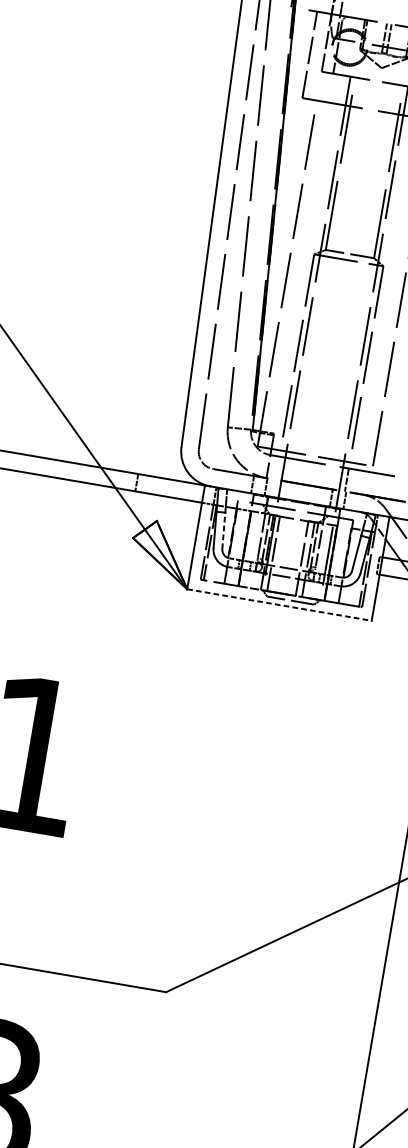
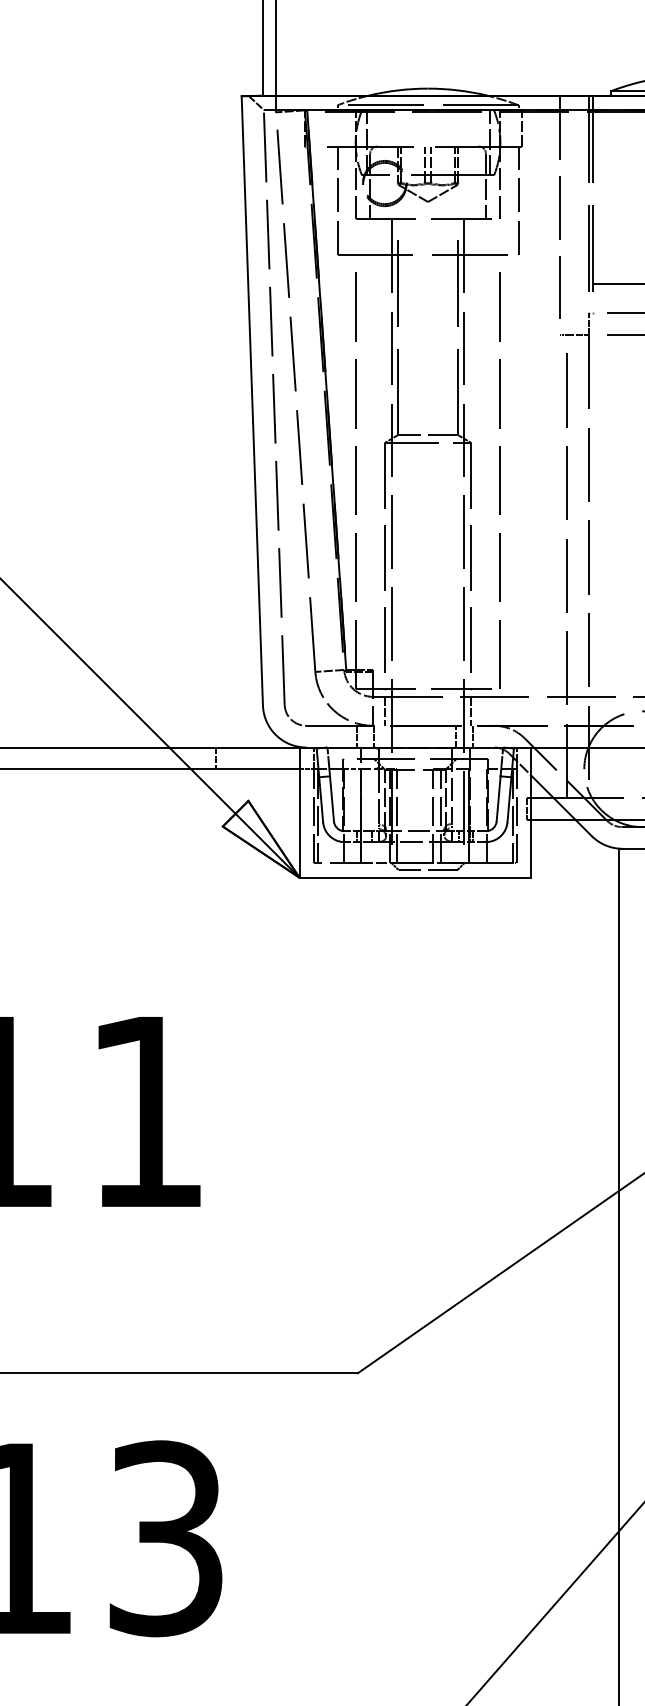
line: (277, 467) -> (384, 710), added
line: (223, 530) -> (331, 798), dashed -> solid
line: (279, 604) -> (415, 877), dashed -> solid

